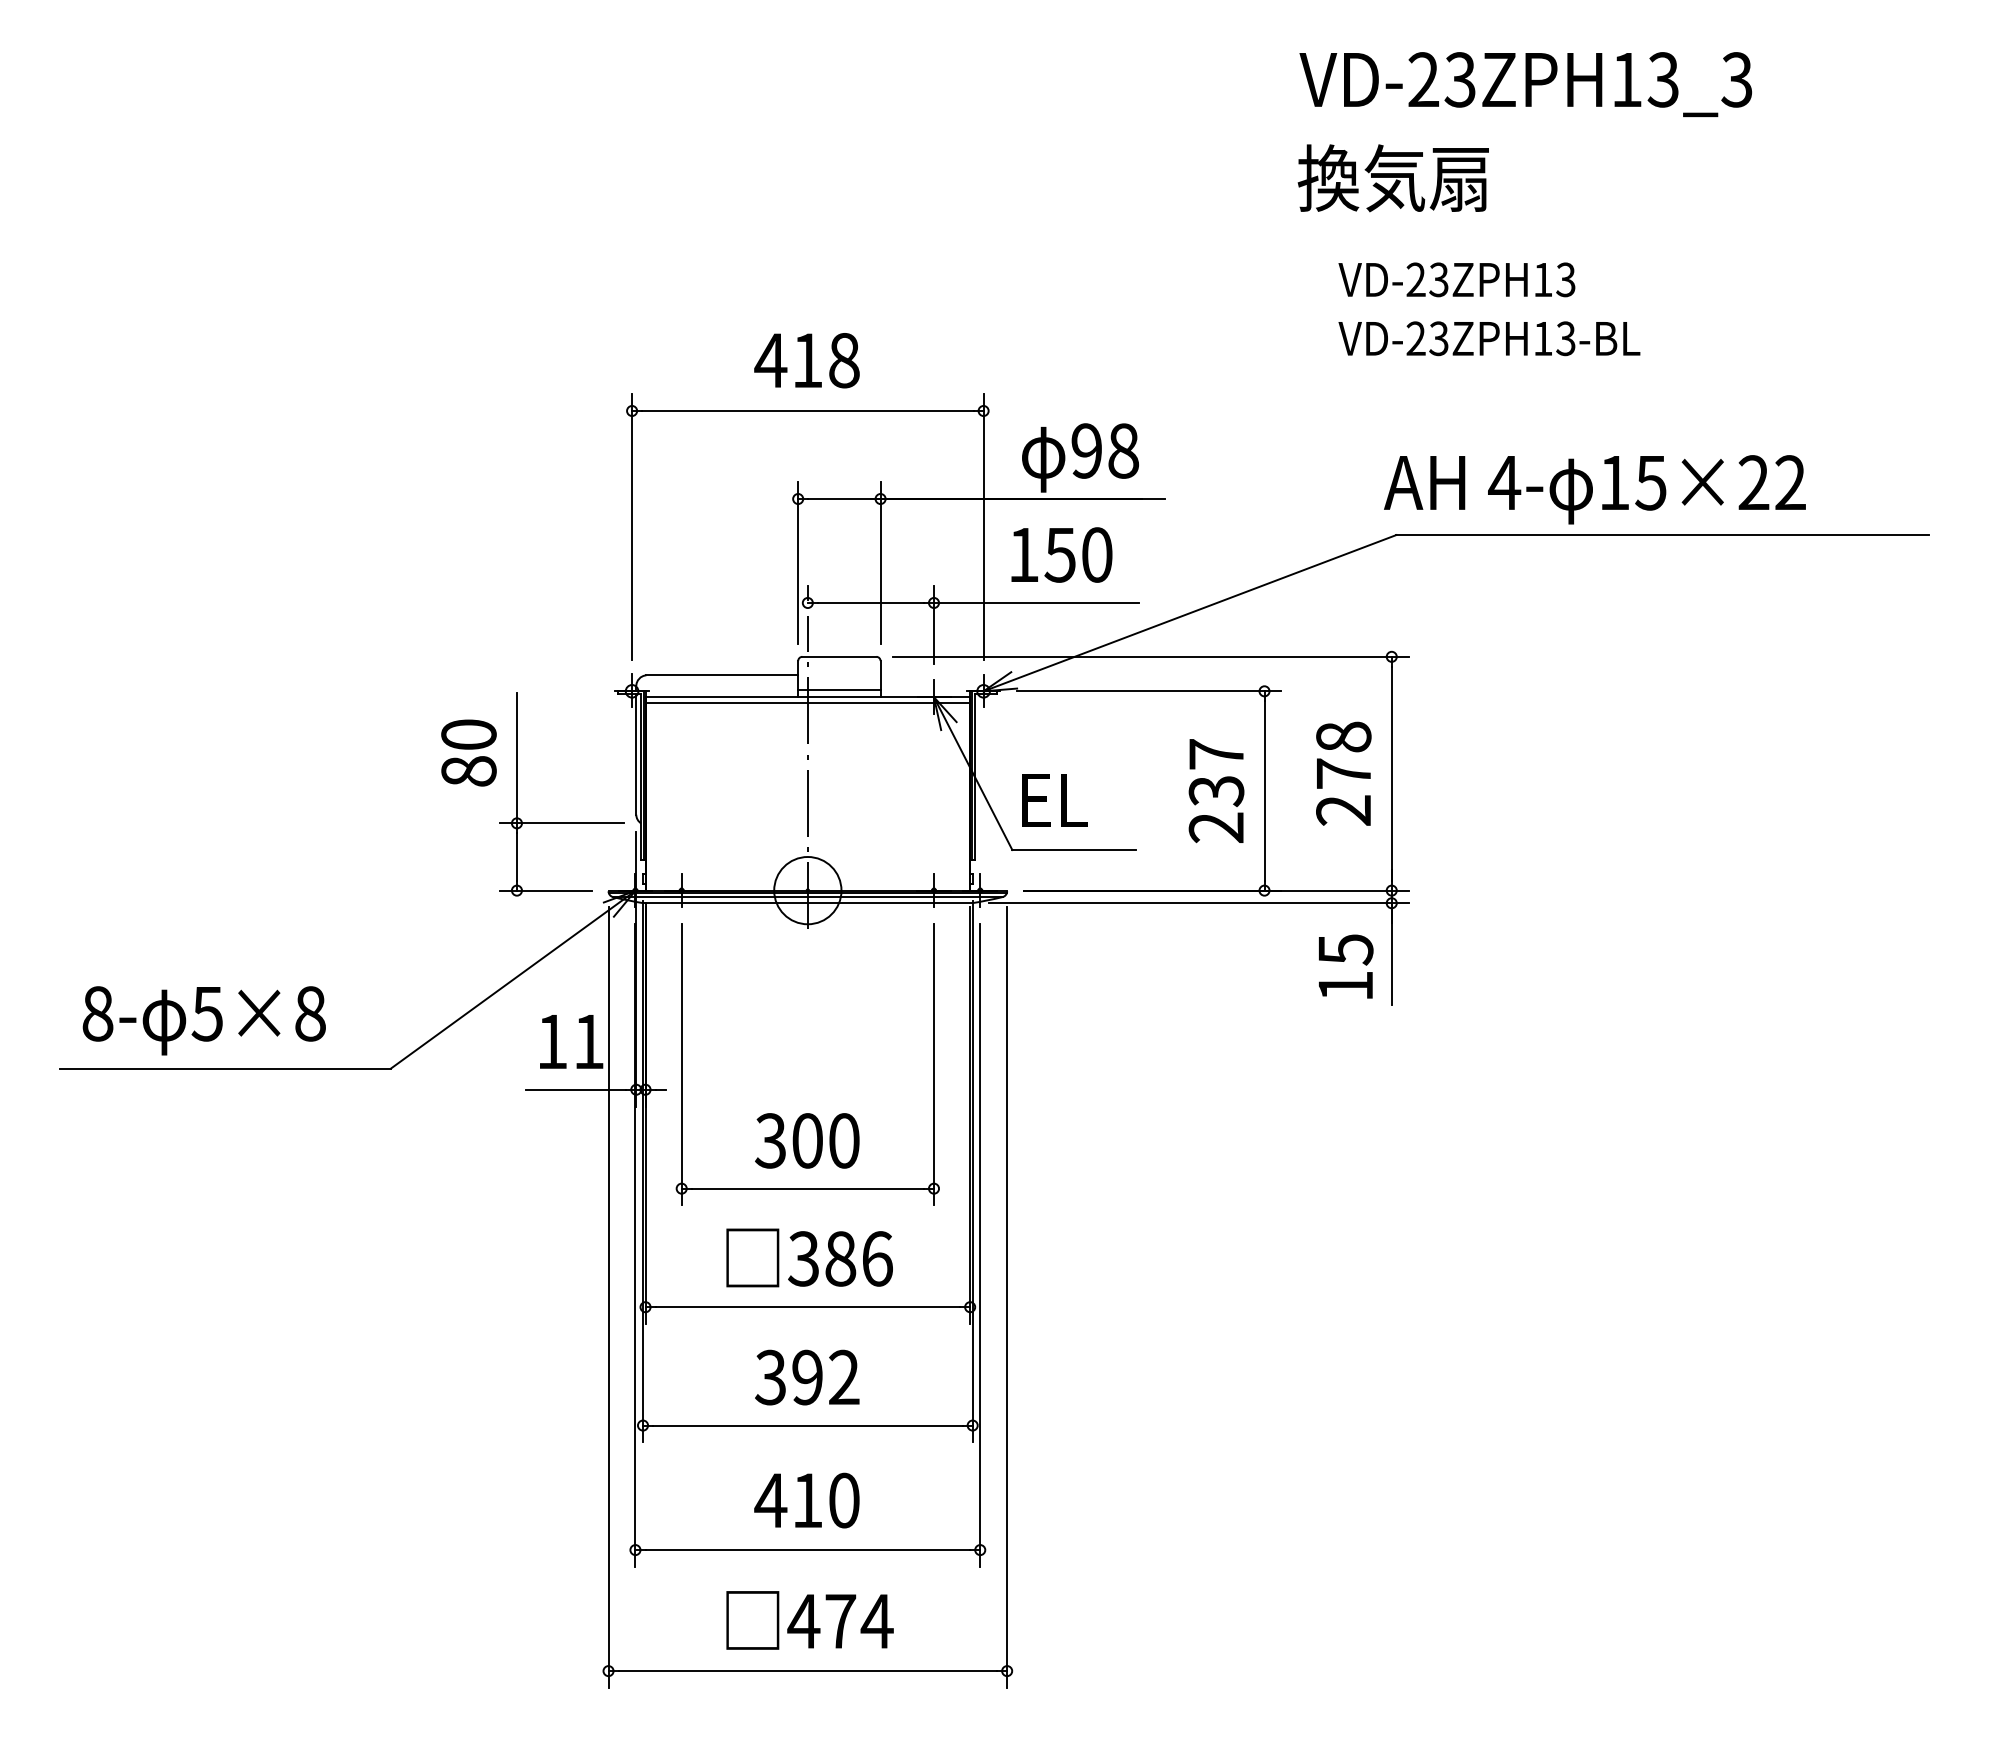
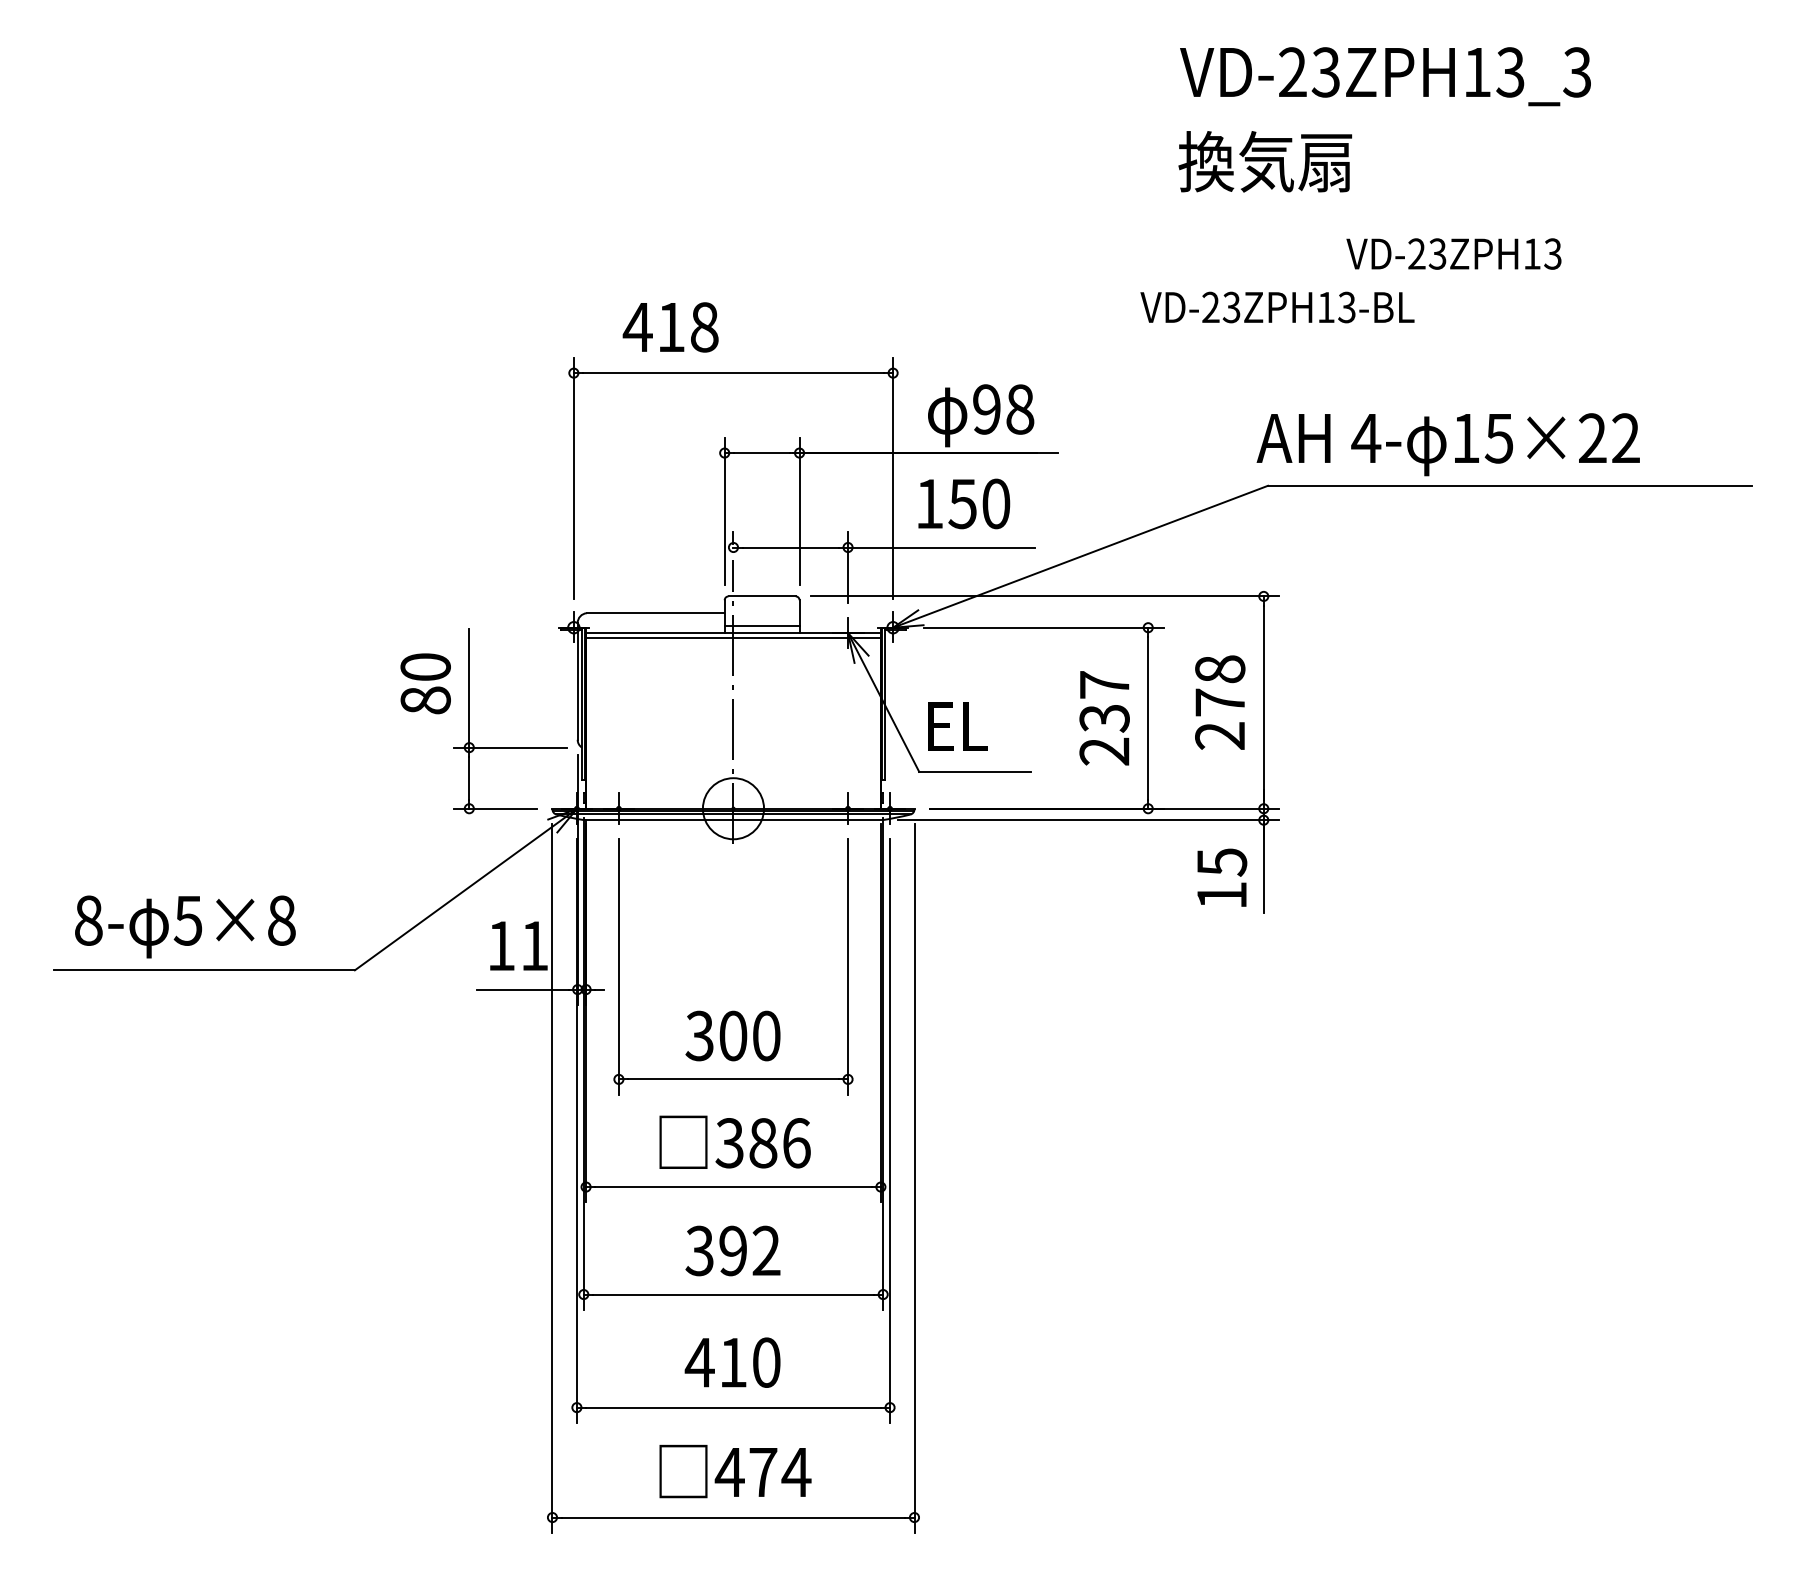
text: (1456, 279) -> (1453, 253), moved
text: (1489, 338) -> (1277, 307), moved
text: (806, 360) -> (670, 327), moved

